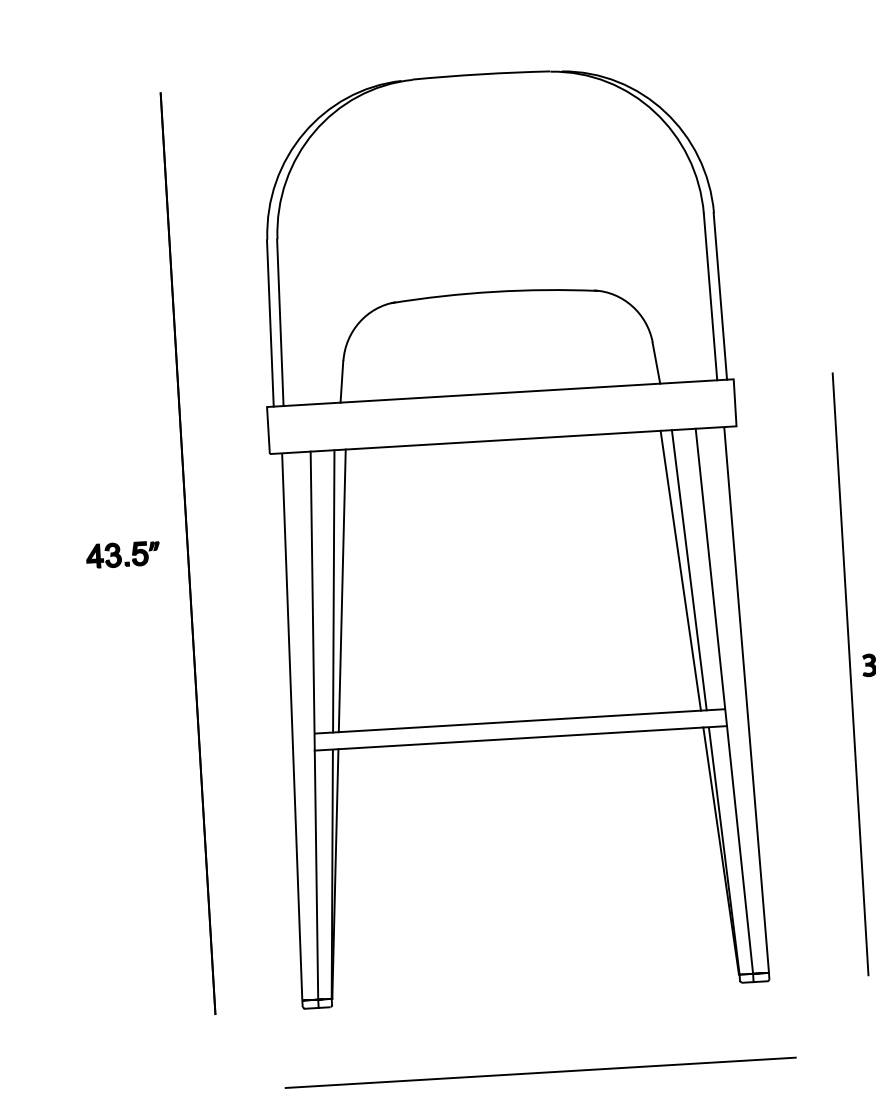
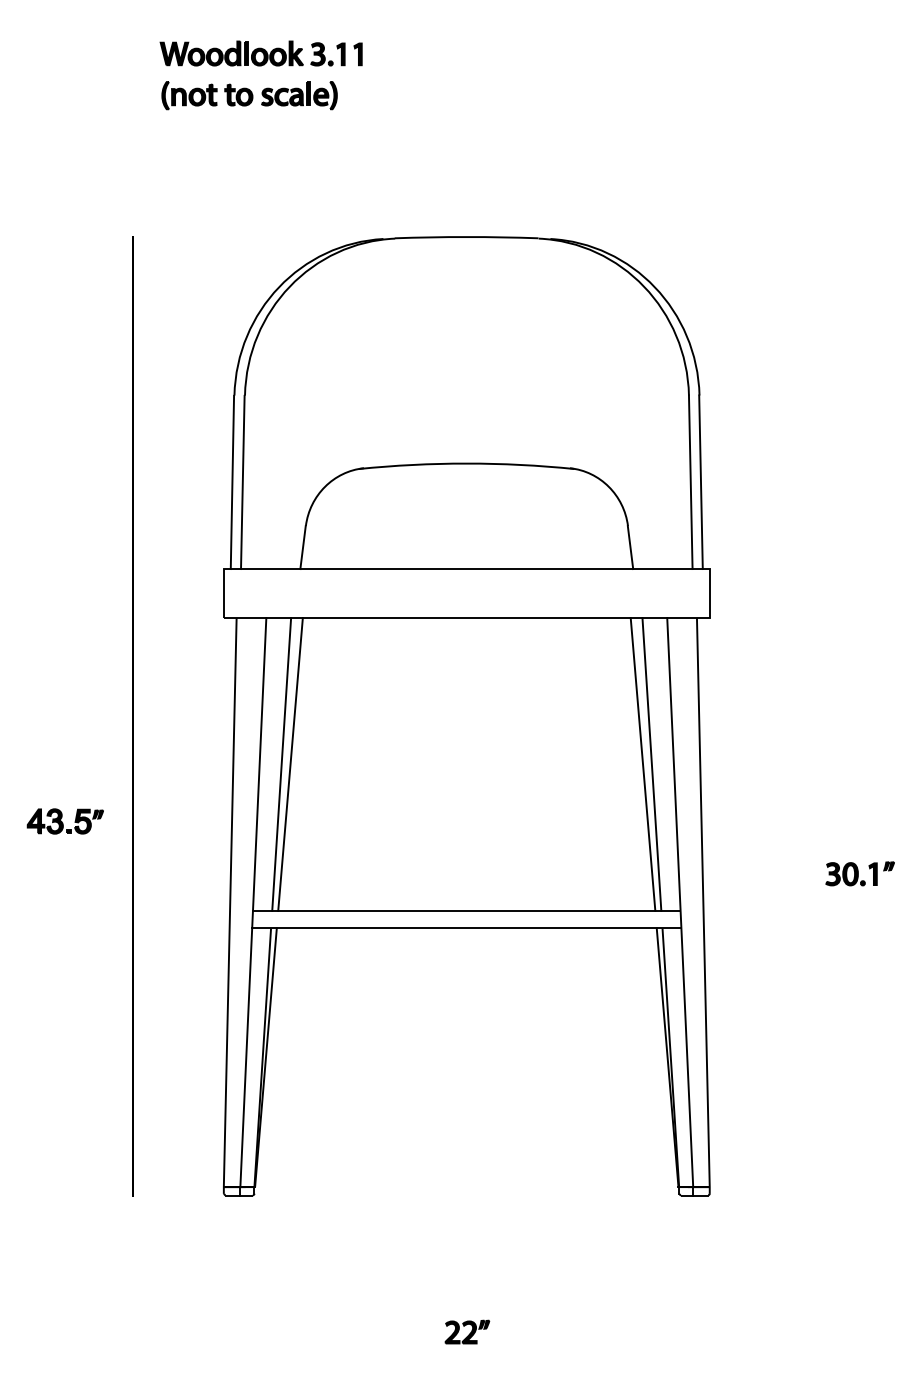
part: (122, 554) -> (64, 821), moved
line: (850, 674) -> (812, 882), removed
line: (540, 1072) -> (466, 1276), removed

